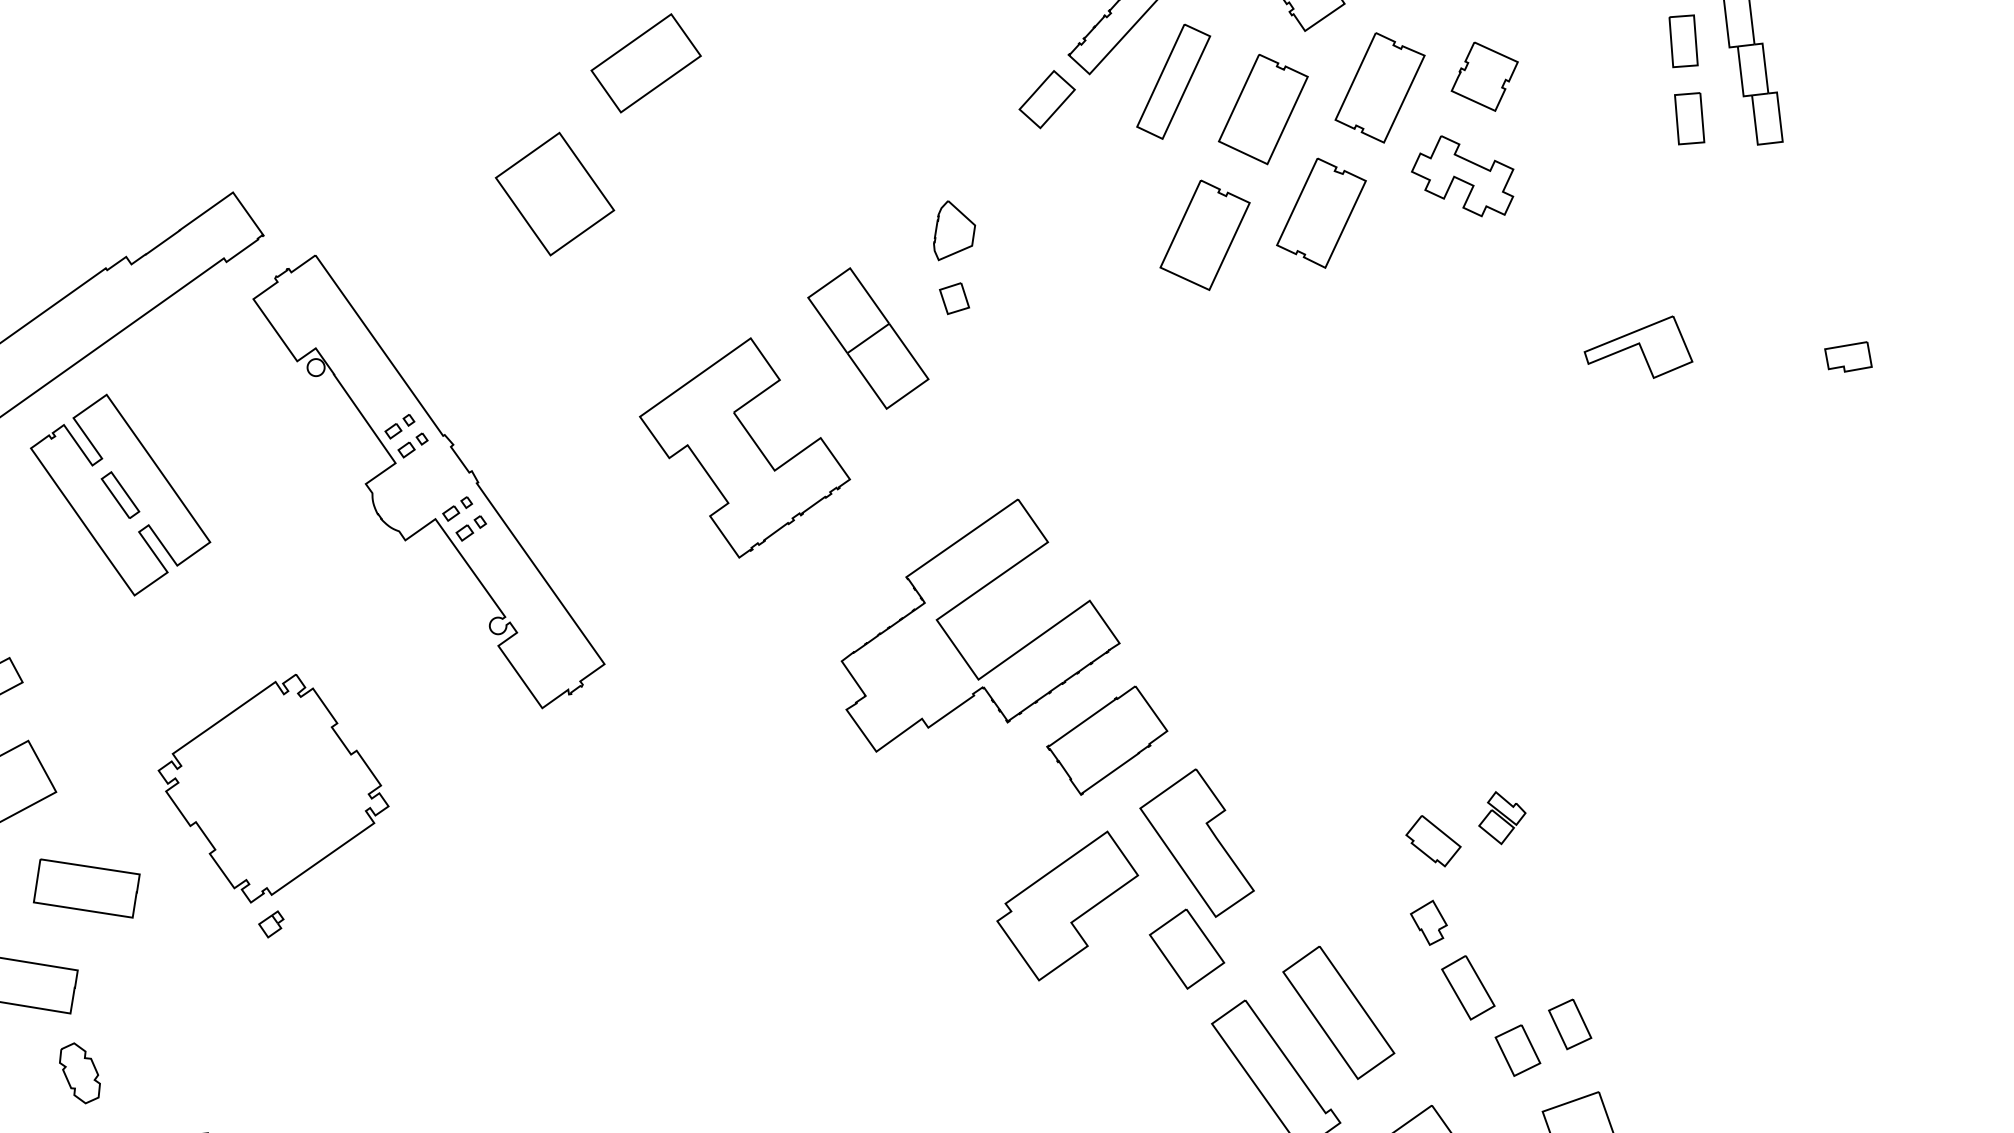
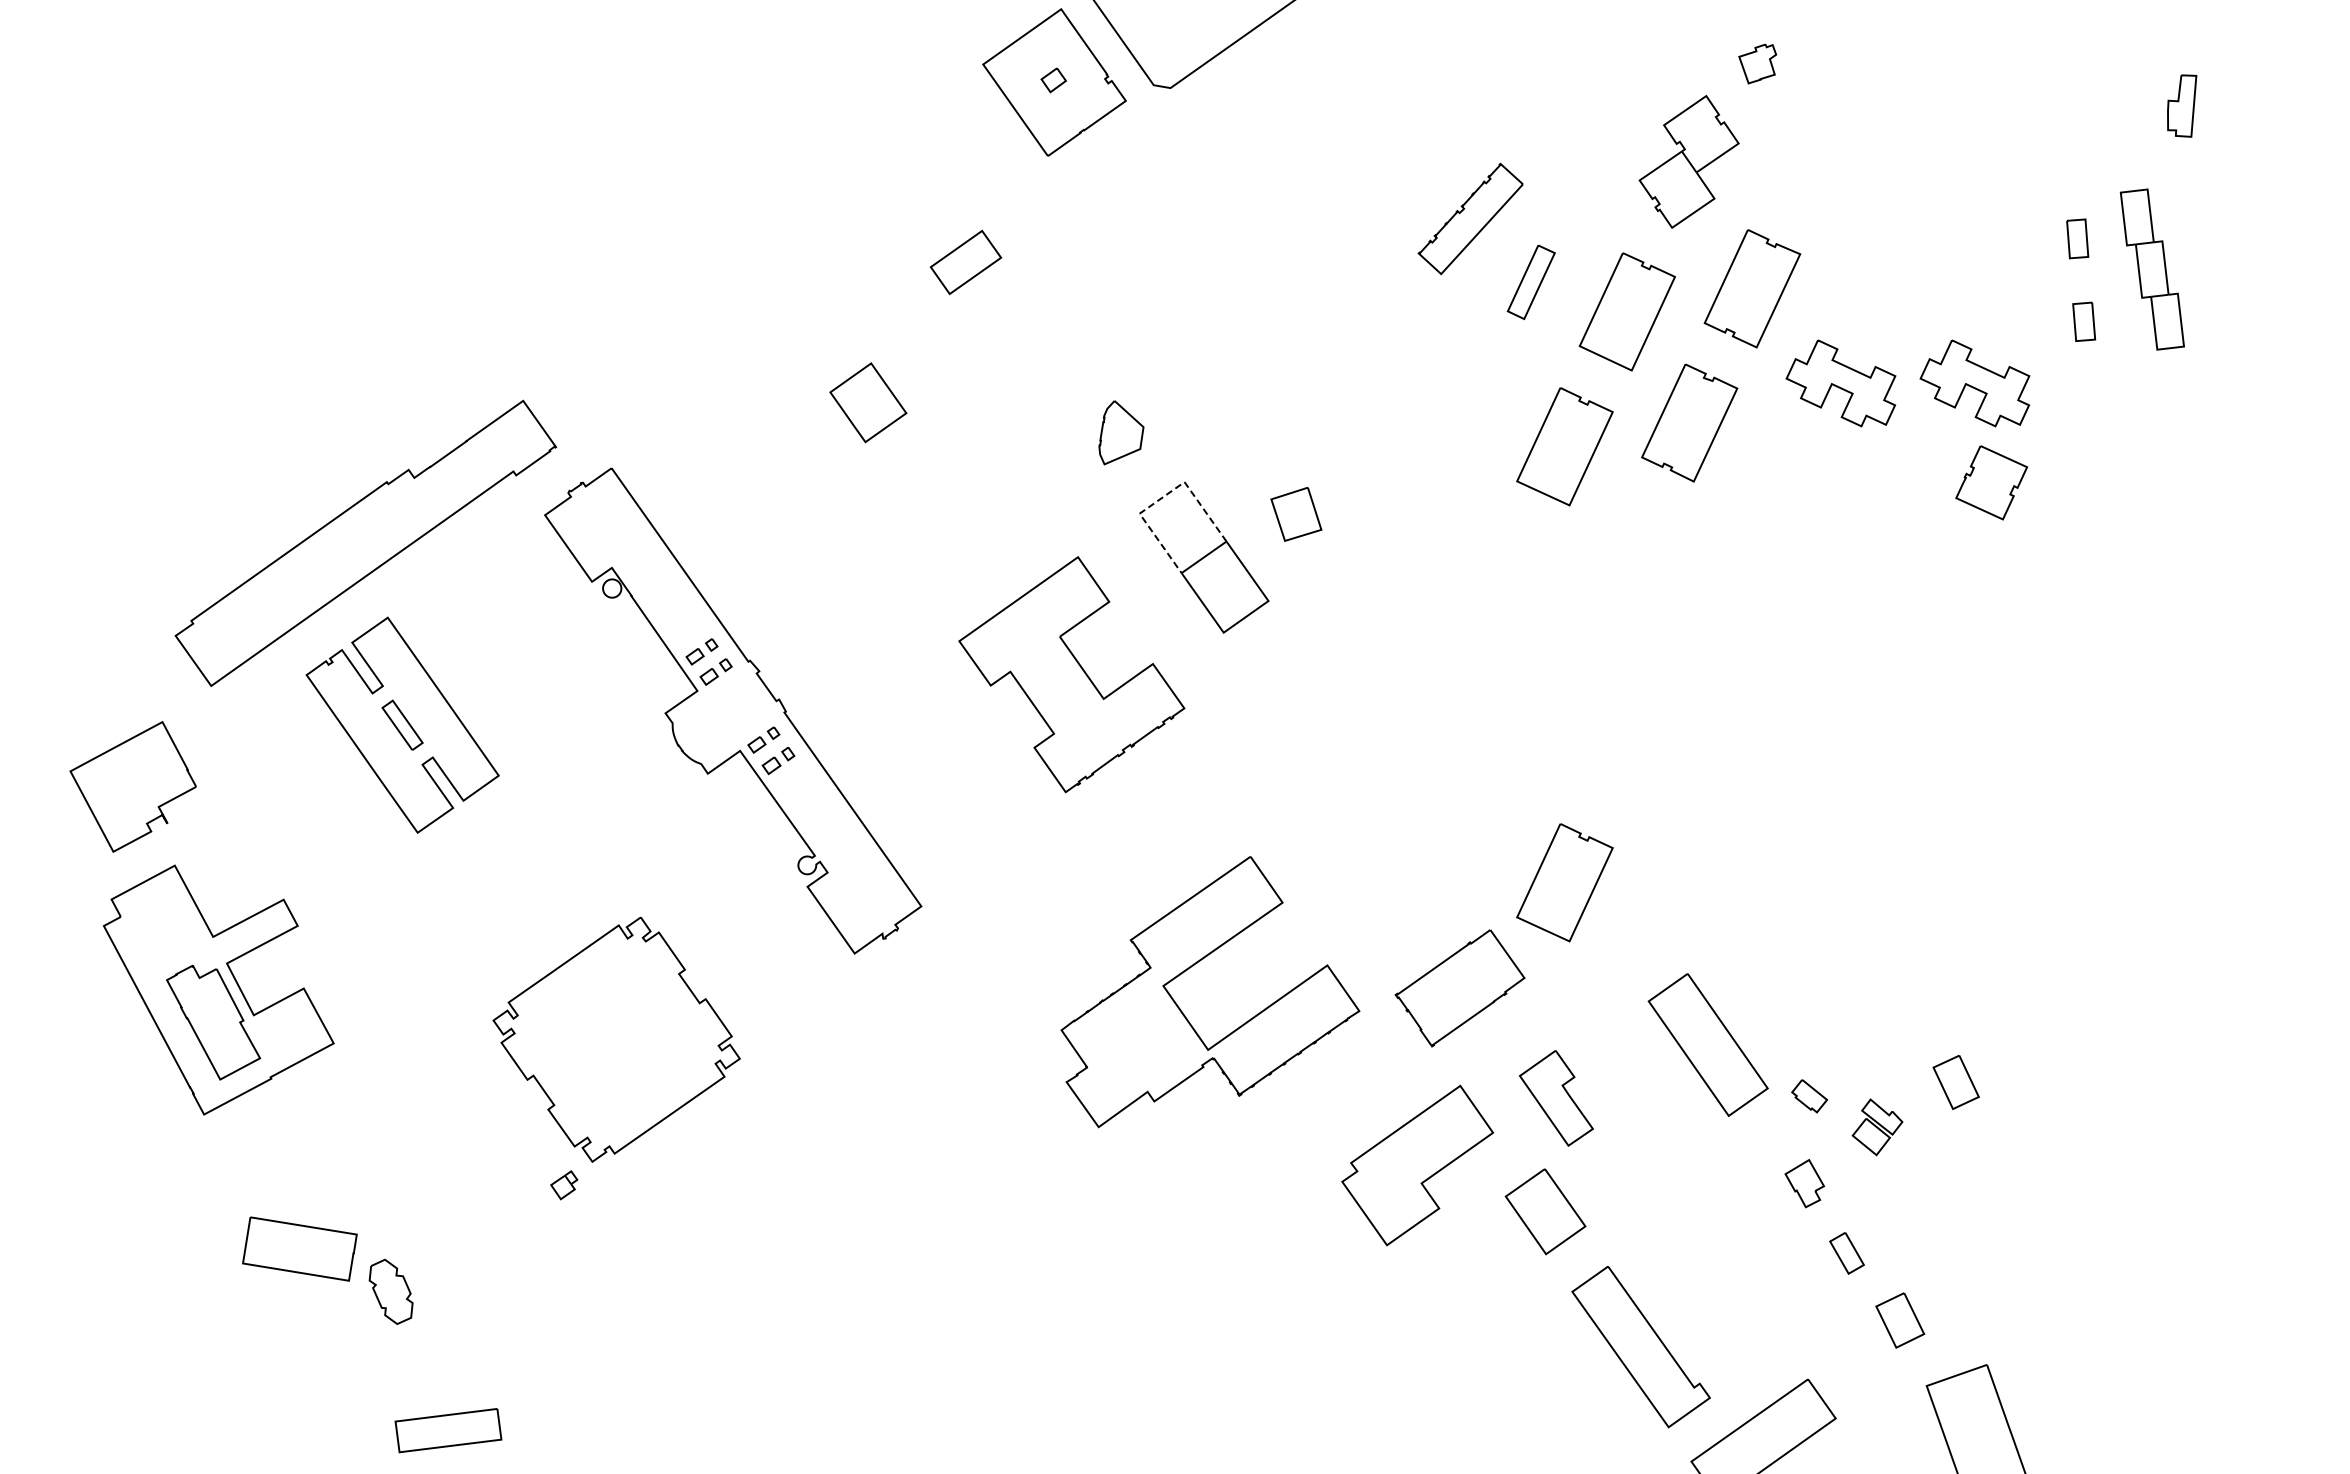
part: (1683, 40) -> (2077, 238), size x0.7
part: (645, 63) -> (965, 262), size x0.6
part: (1484, 76) -> (1991, 482), moved
part: (1173, 82) -> (1531, 282), size x0.6
part: (1046, 98) -> (1395, 300), removed
part: (1688, 118) -> (2083, 321), size x0.7
part: (1587, 176) -> (1974, 383), added
part: (555, 194) -> (868, 402), size x0.6
part: (954, 230) -> (1121, 432), moved
line: (828, 283) -> (1161, 498), solid -> dashed
part: (954, 298) -> (1296, 514), size x1.6
part: (1638, 347) -> (2029, 566), removed
part: (1848, 356) -> (2254, 576), removed
part: (964, 601) -> (1193, 966), moved
part: (1204, 641) -> (1564, 882), added
part: (273, 788) -> (616, 1039), moved
part: (1502, 818) -> (1877, 1127), moved
part: (1433, 841) -> (1809, 1096), size x0.6
part: (1197, 843) -> (1556, 1098), size x0.6
part: (86, 888) -> (366, 1146), removed
part: (1467, 988) -> (1846, 1253), size x0.6
part: (1338, 1012) -> (1707, 1044), moved
part: (1569, 1024) -> (1955, 1082), moved
part: (79, 1072) -> (390, 1291), moved

